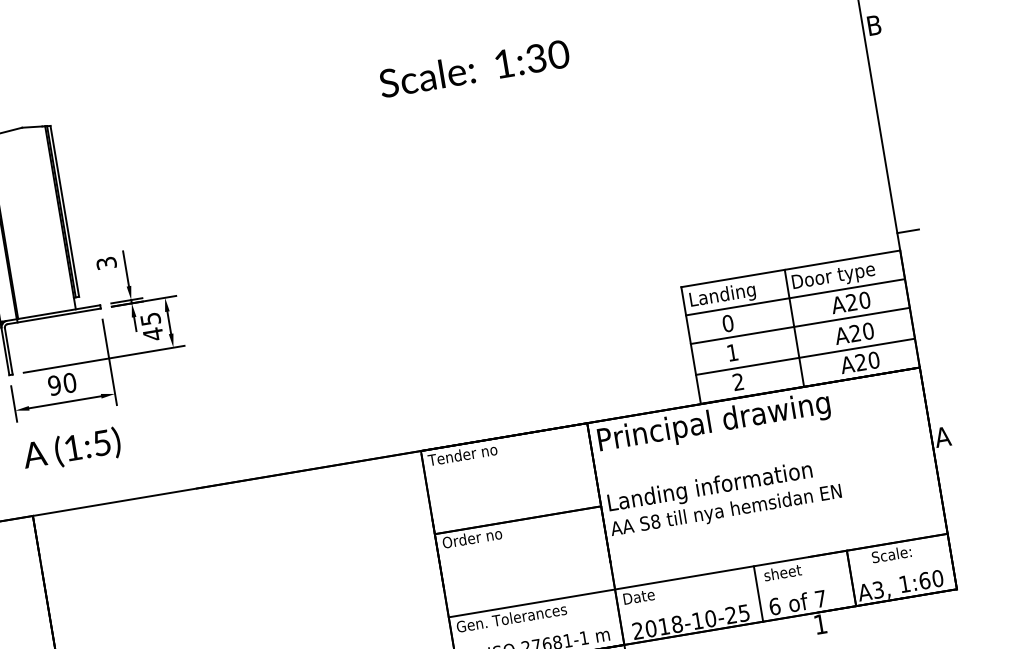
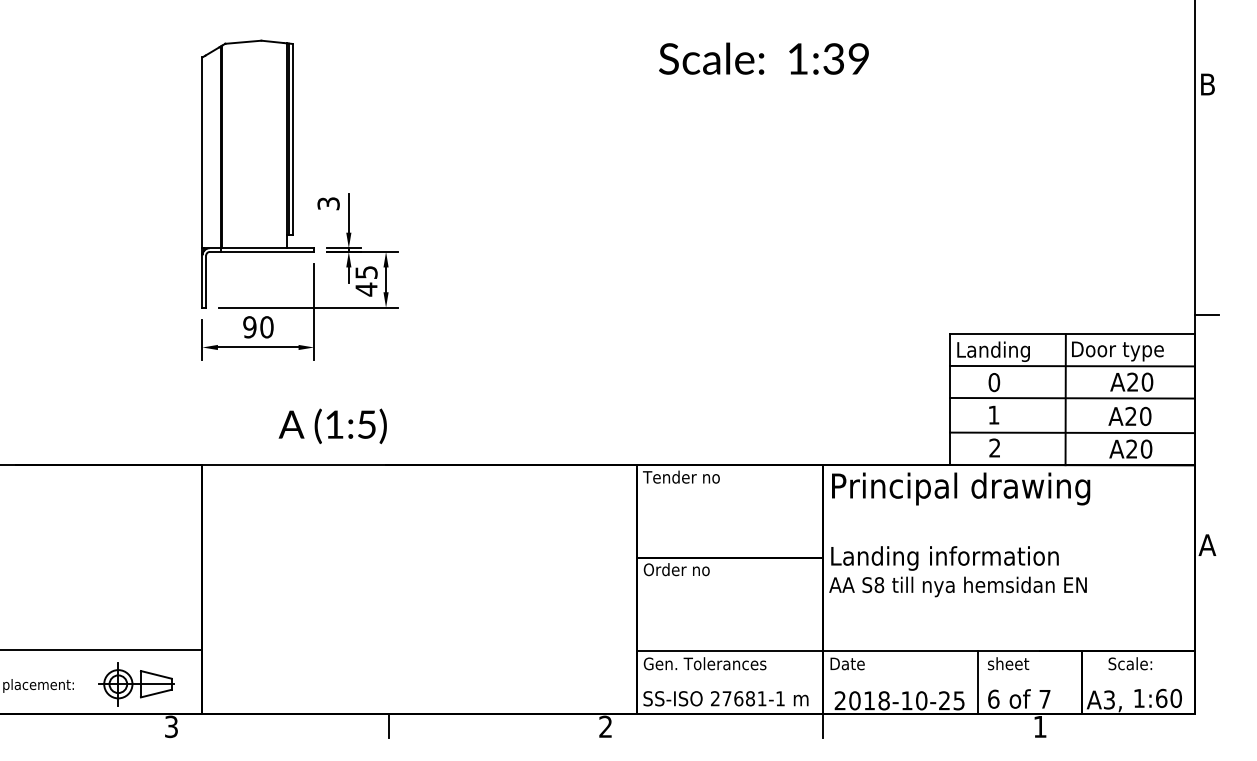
text: (558, 55) -> (858, 59), 1:30 -> 1:39
text: (71, 449) -> (332, 426), moved

